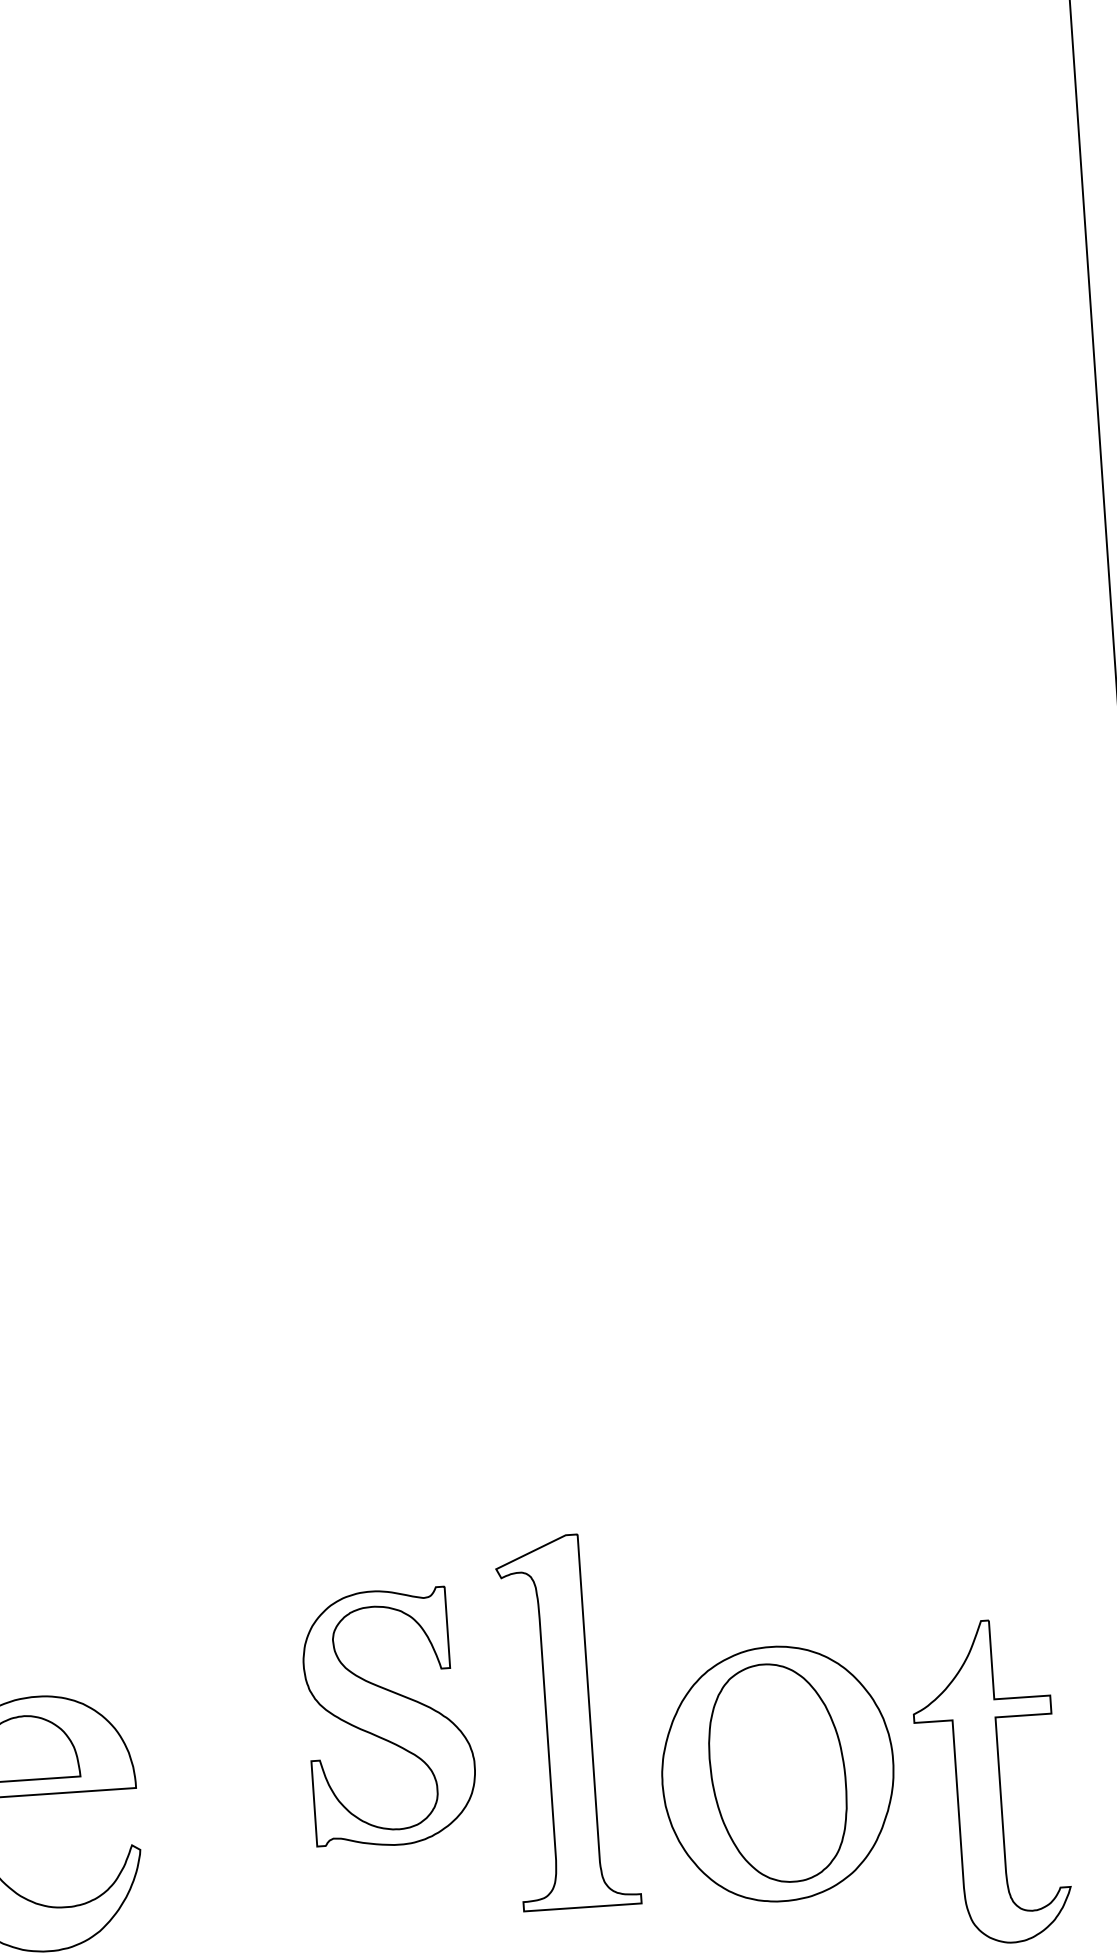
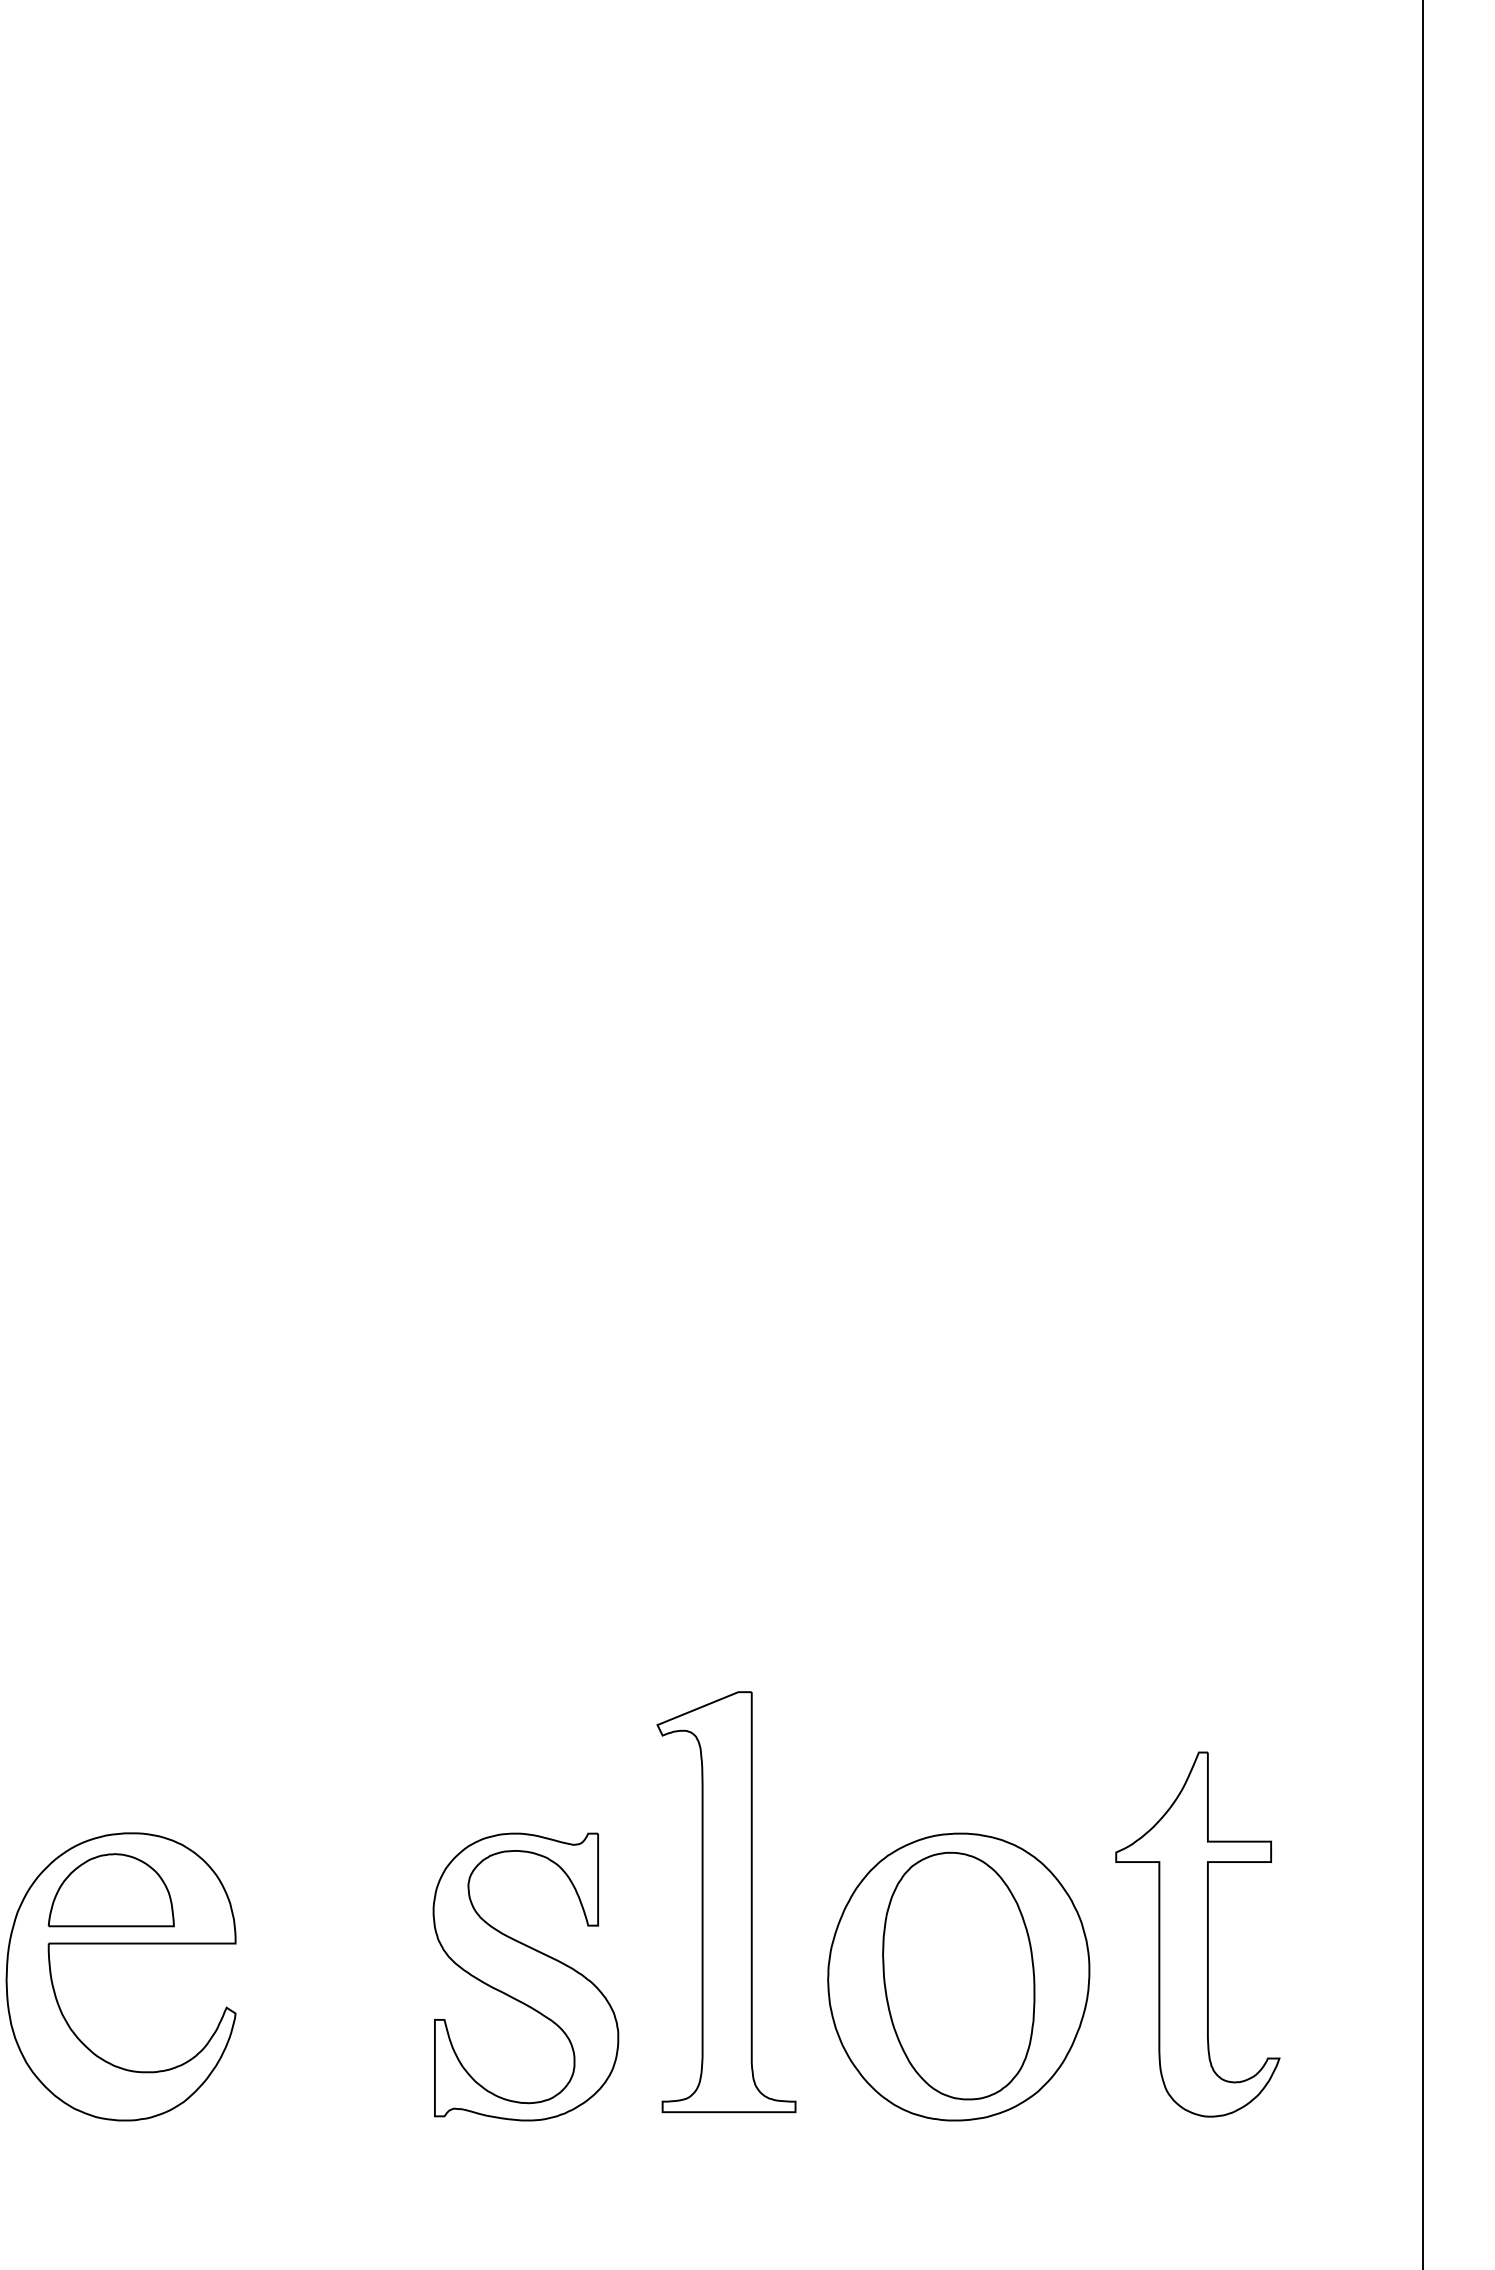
part: (388, 1717) -> (525, 1976), moved
part: (990, 1782) -> (1197, 1934), moved

